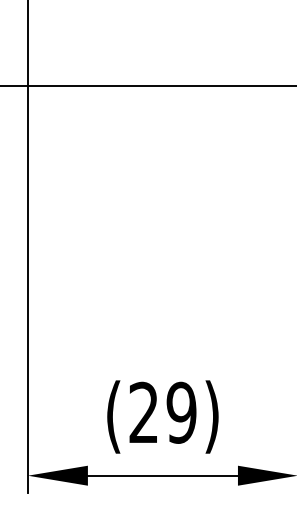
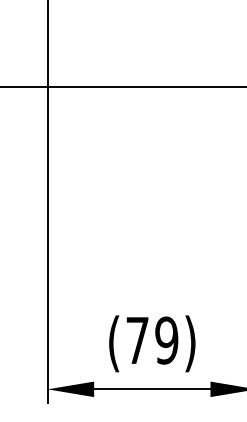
text: (143, 411) -> (137, 339), (29) -> (79)

